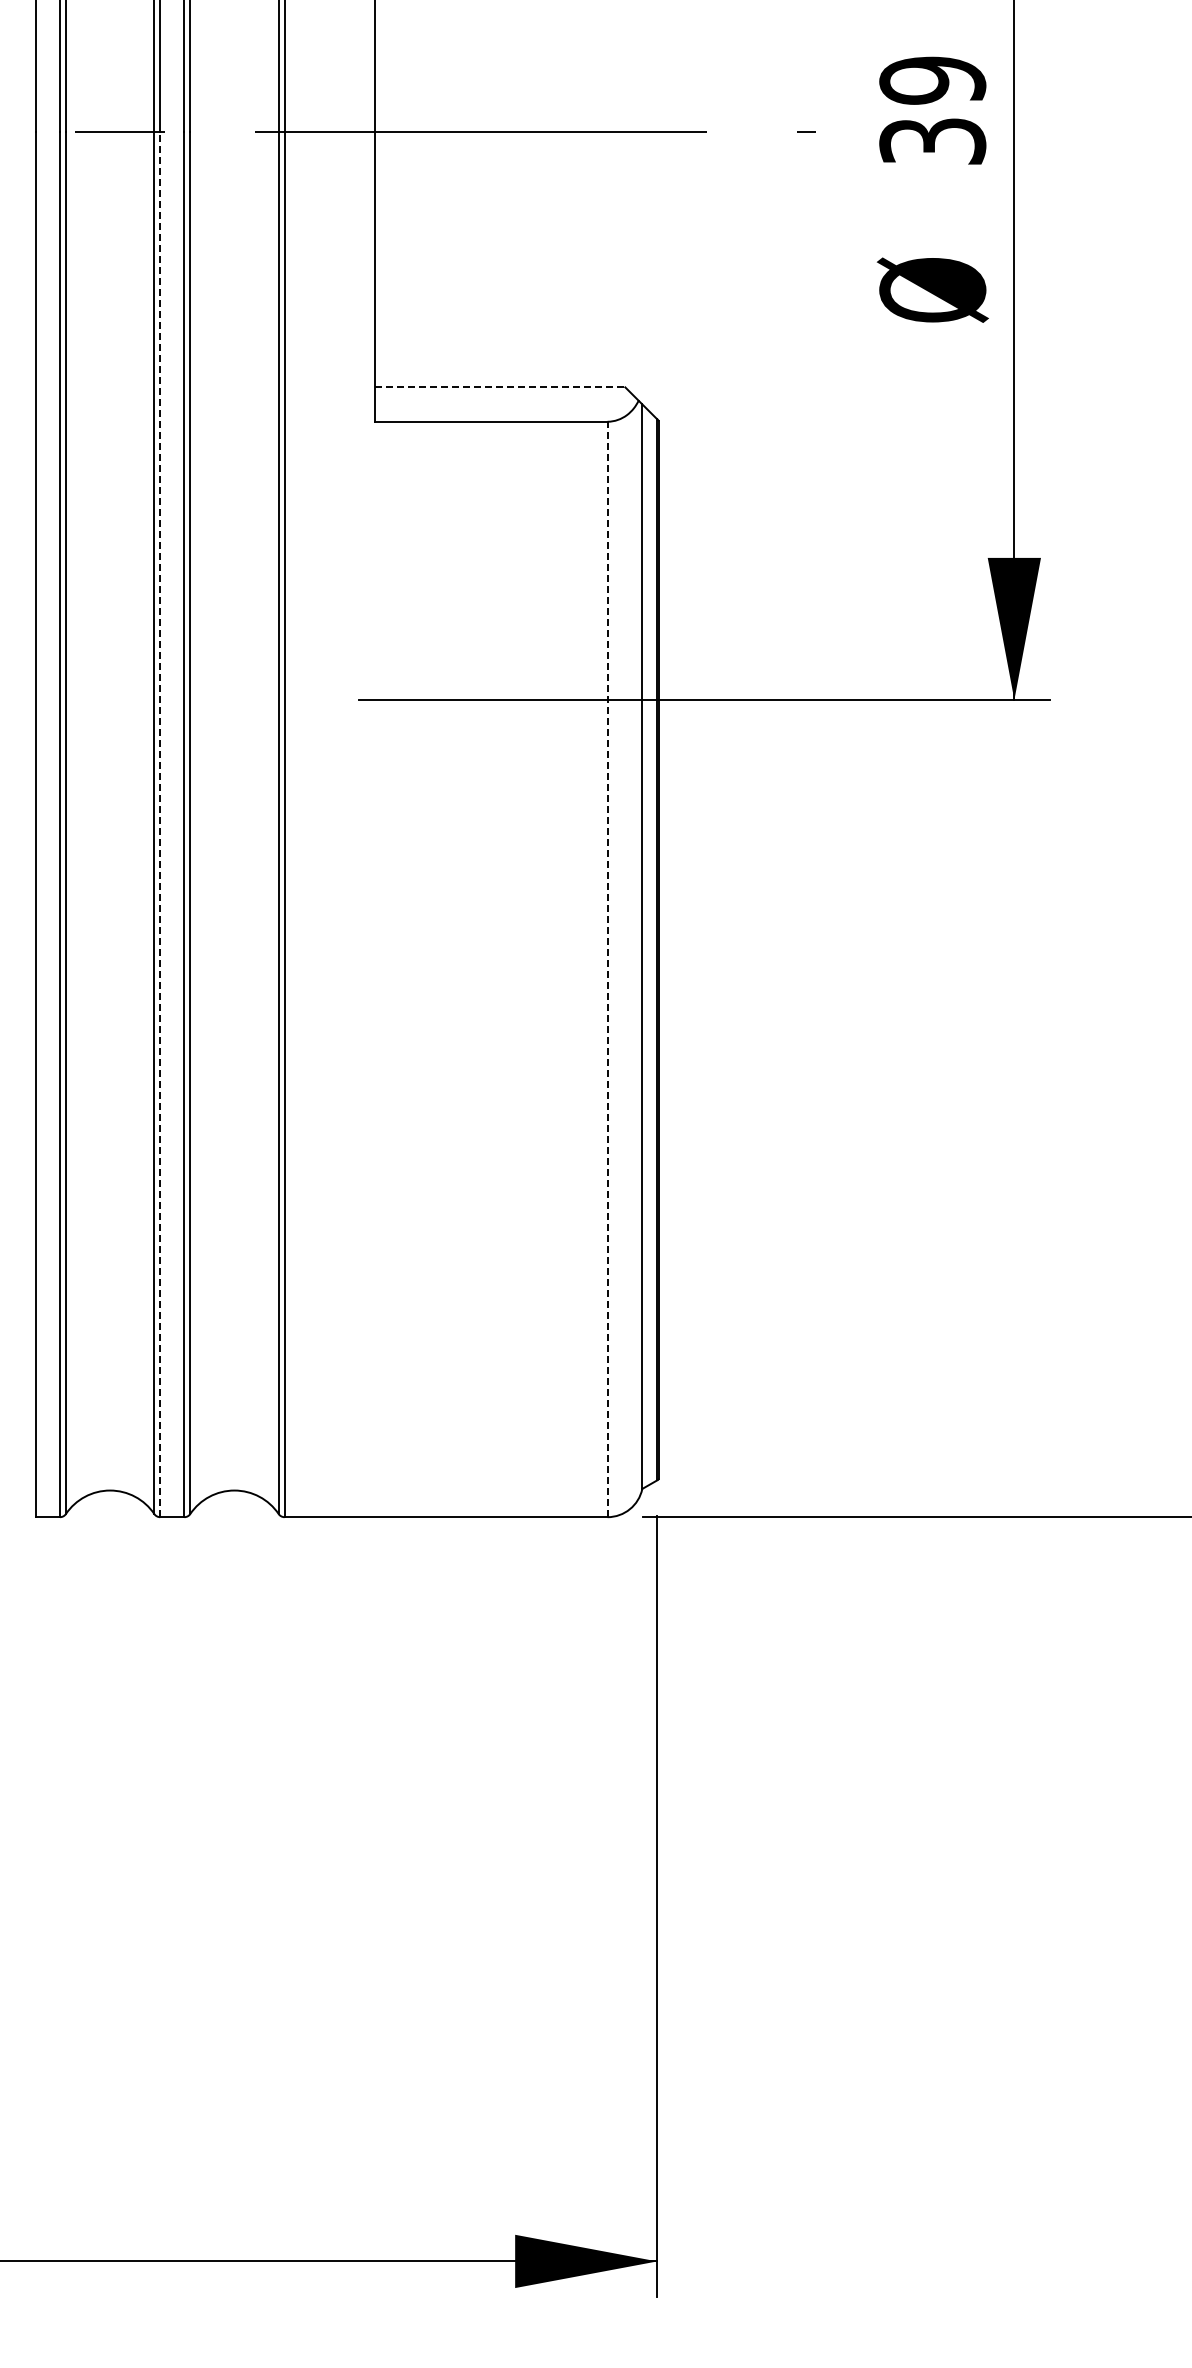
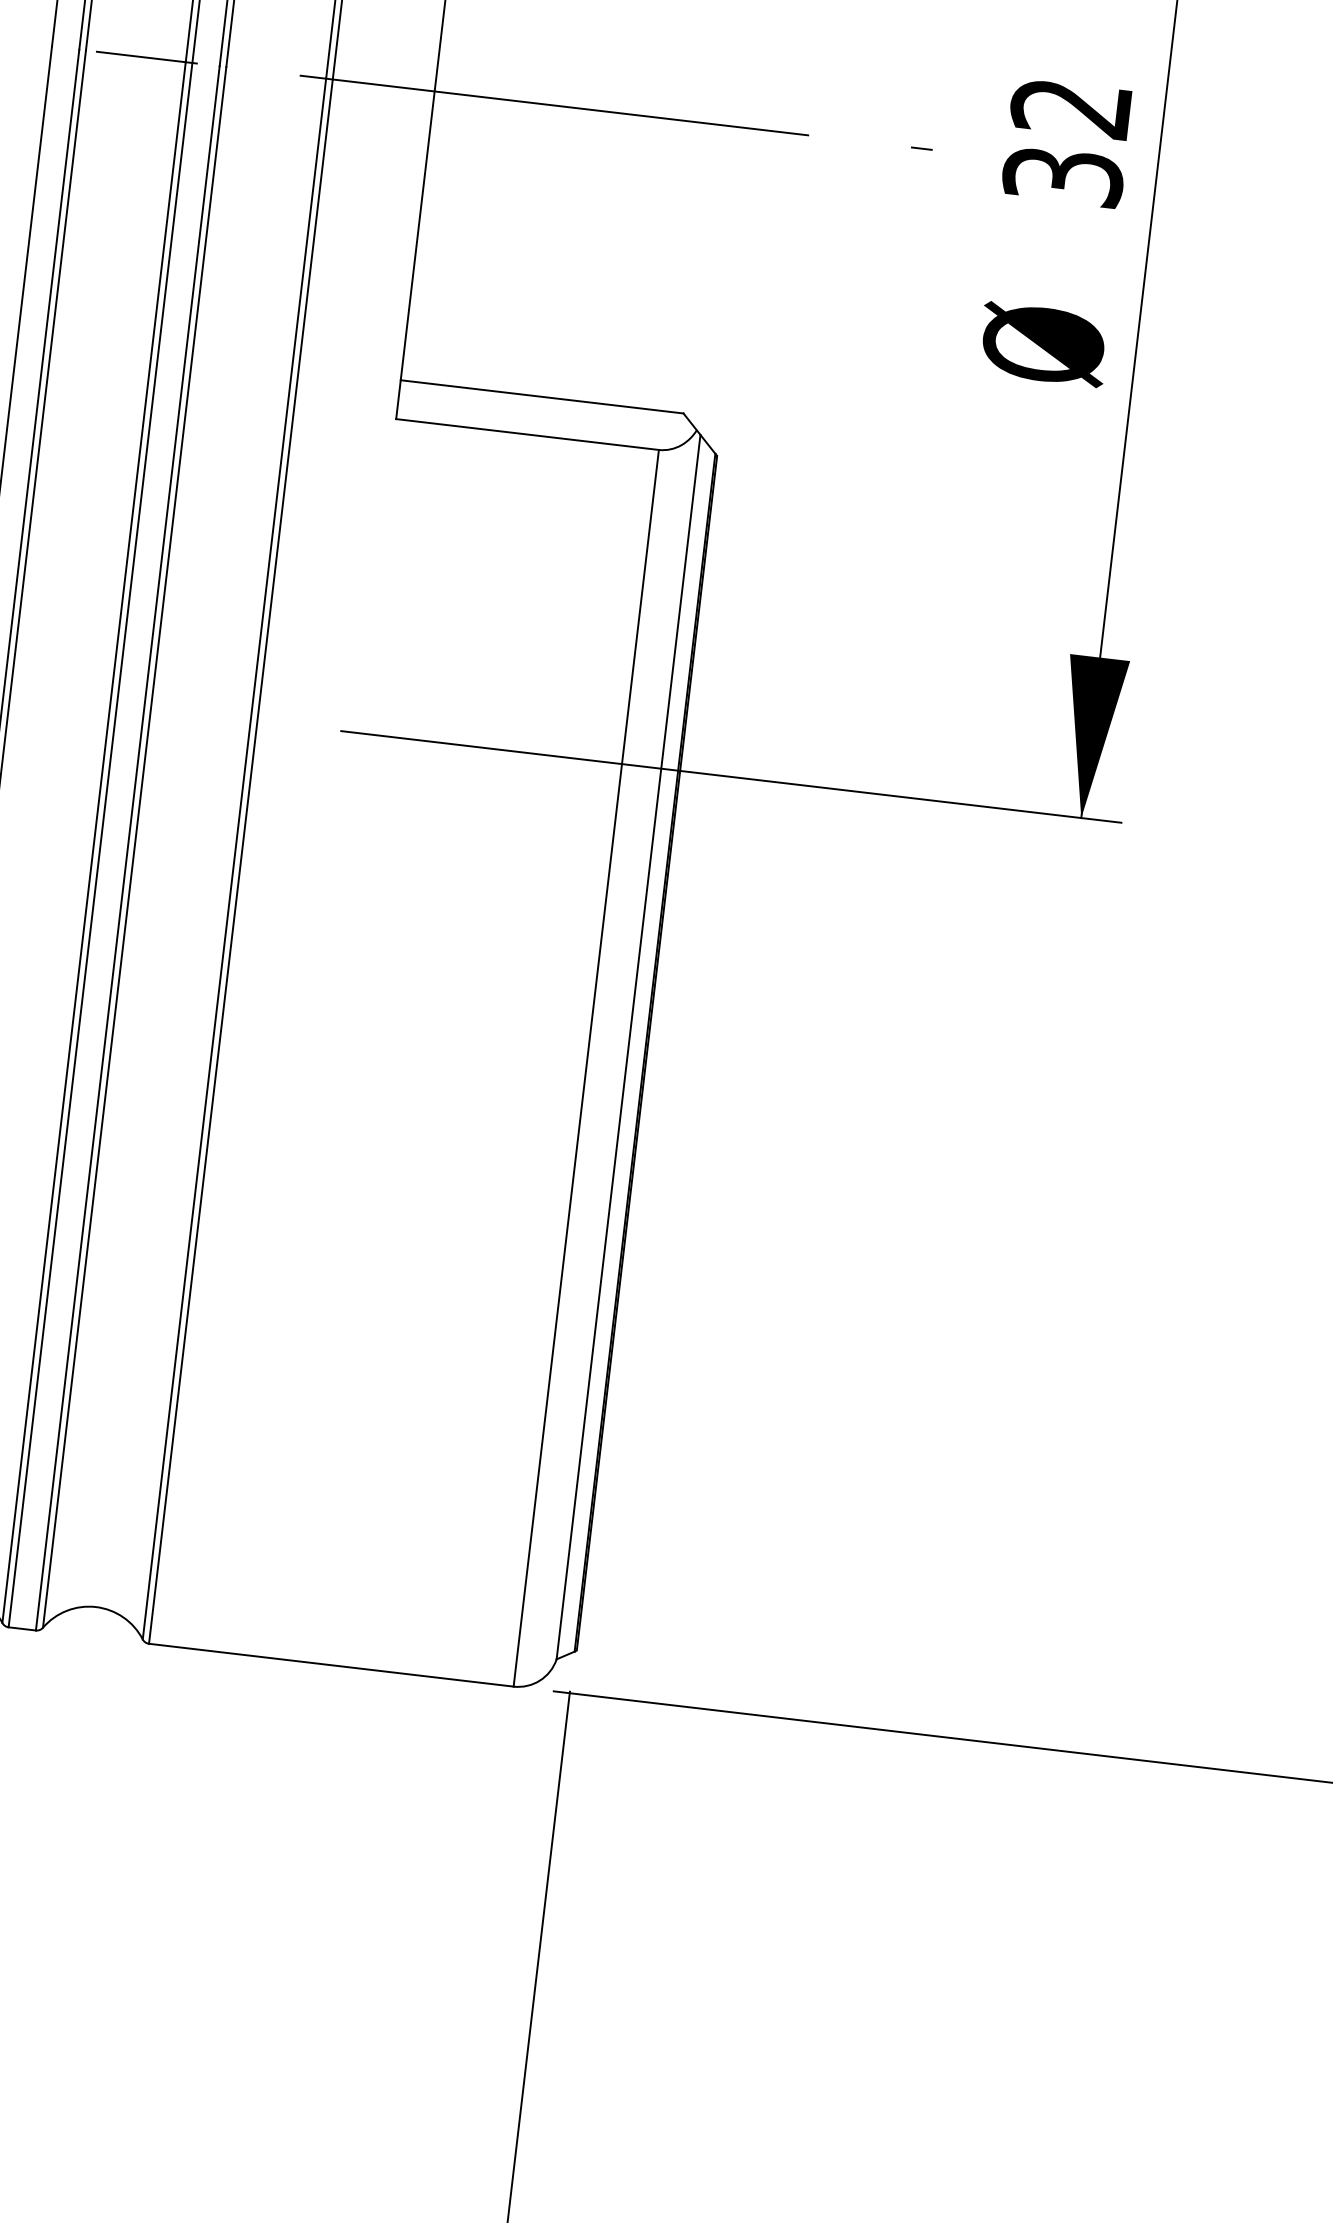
text: (932, 80) -> (1071, 107), 39 -> 32
line: (500, 387) -> (542, 397), dashed -> solid
line: (160, 824) -> (100, 845), dashed -> solid
line: (607, 969) -> (586, 1068), dashed -> solid

